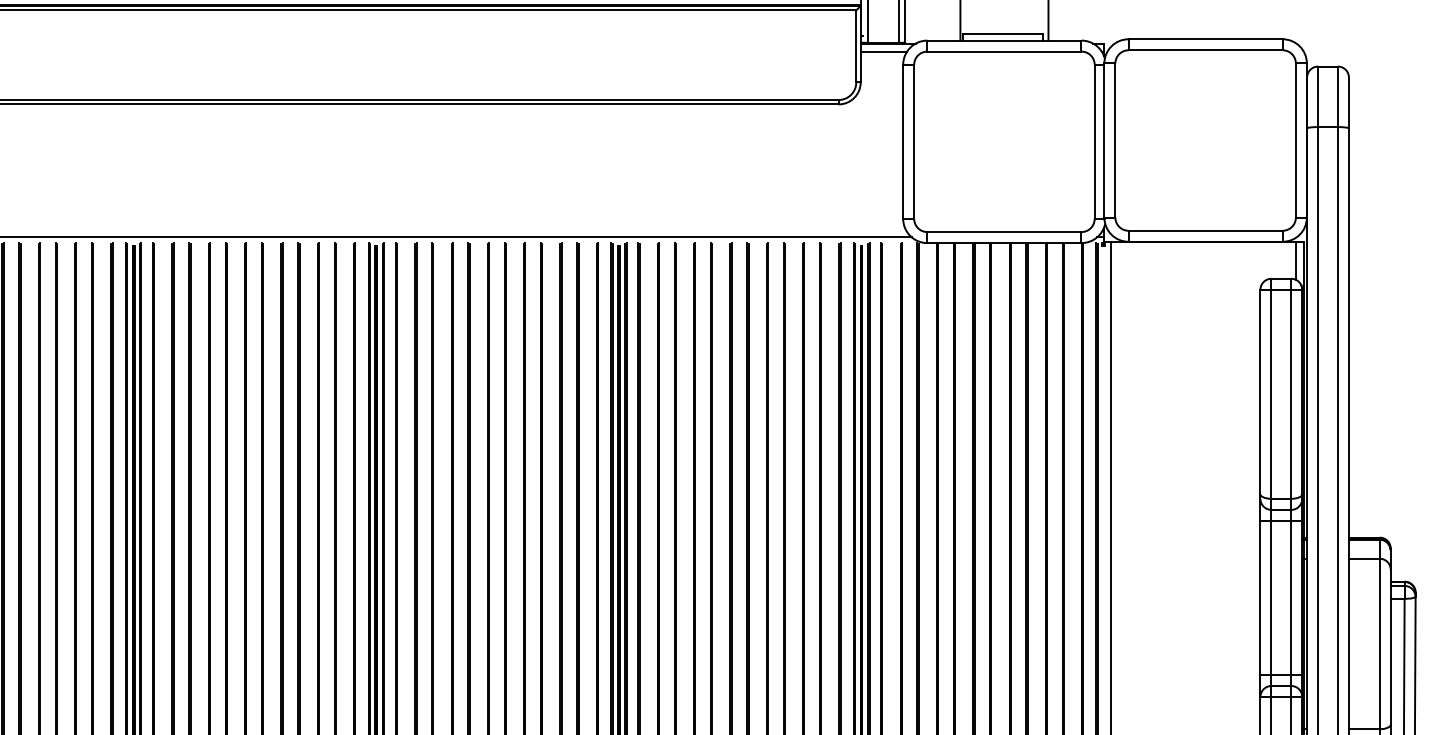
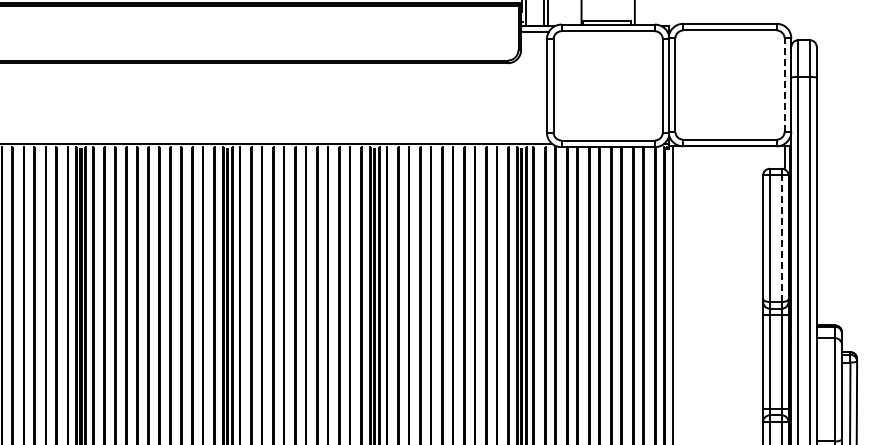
line: (1295, 141) -> (784, 85), solid -> dashed
line: (1290, 393) -> (781, 238), solid -> dashed

